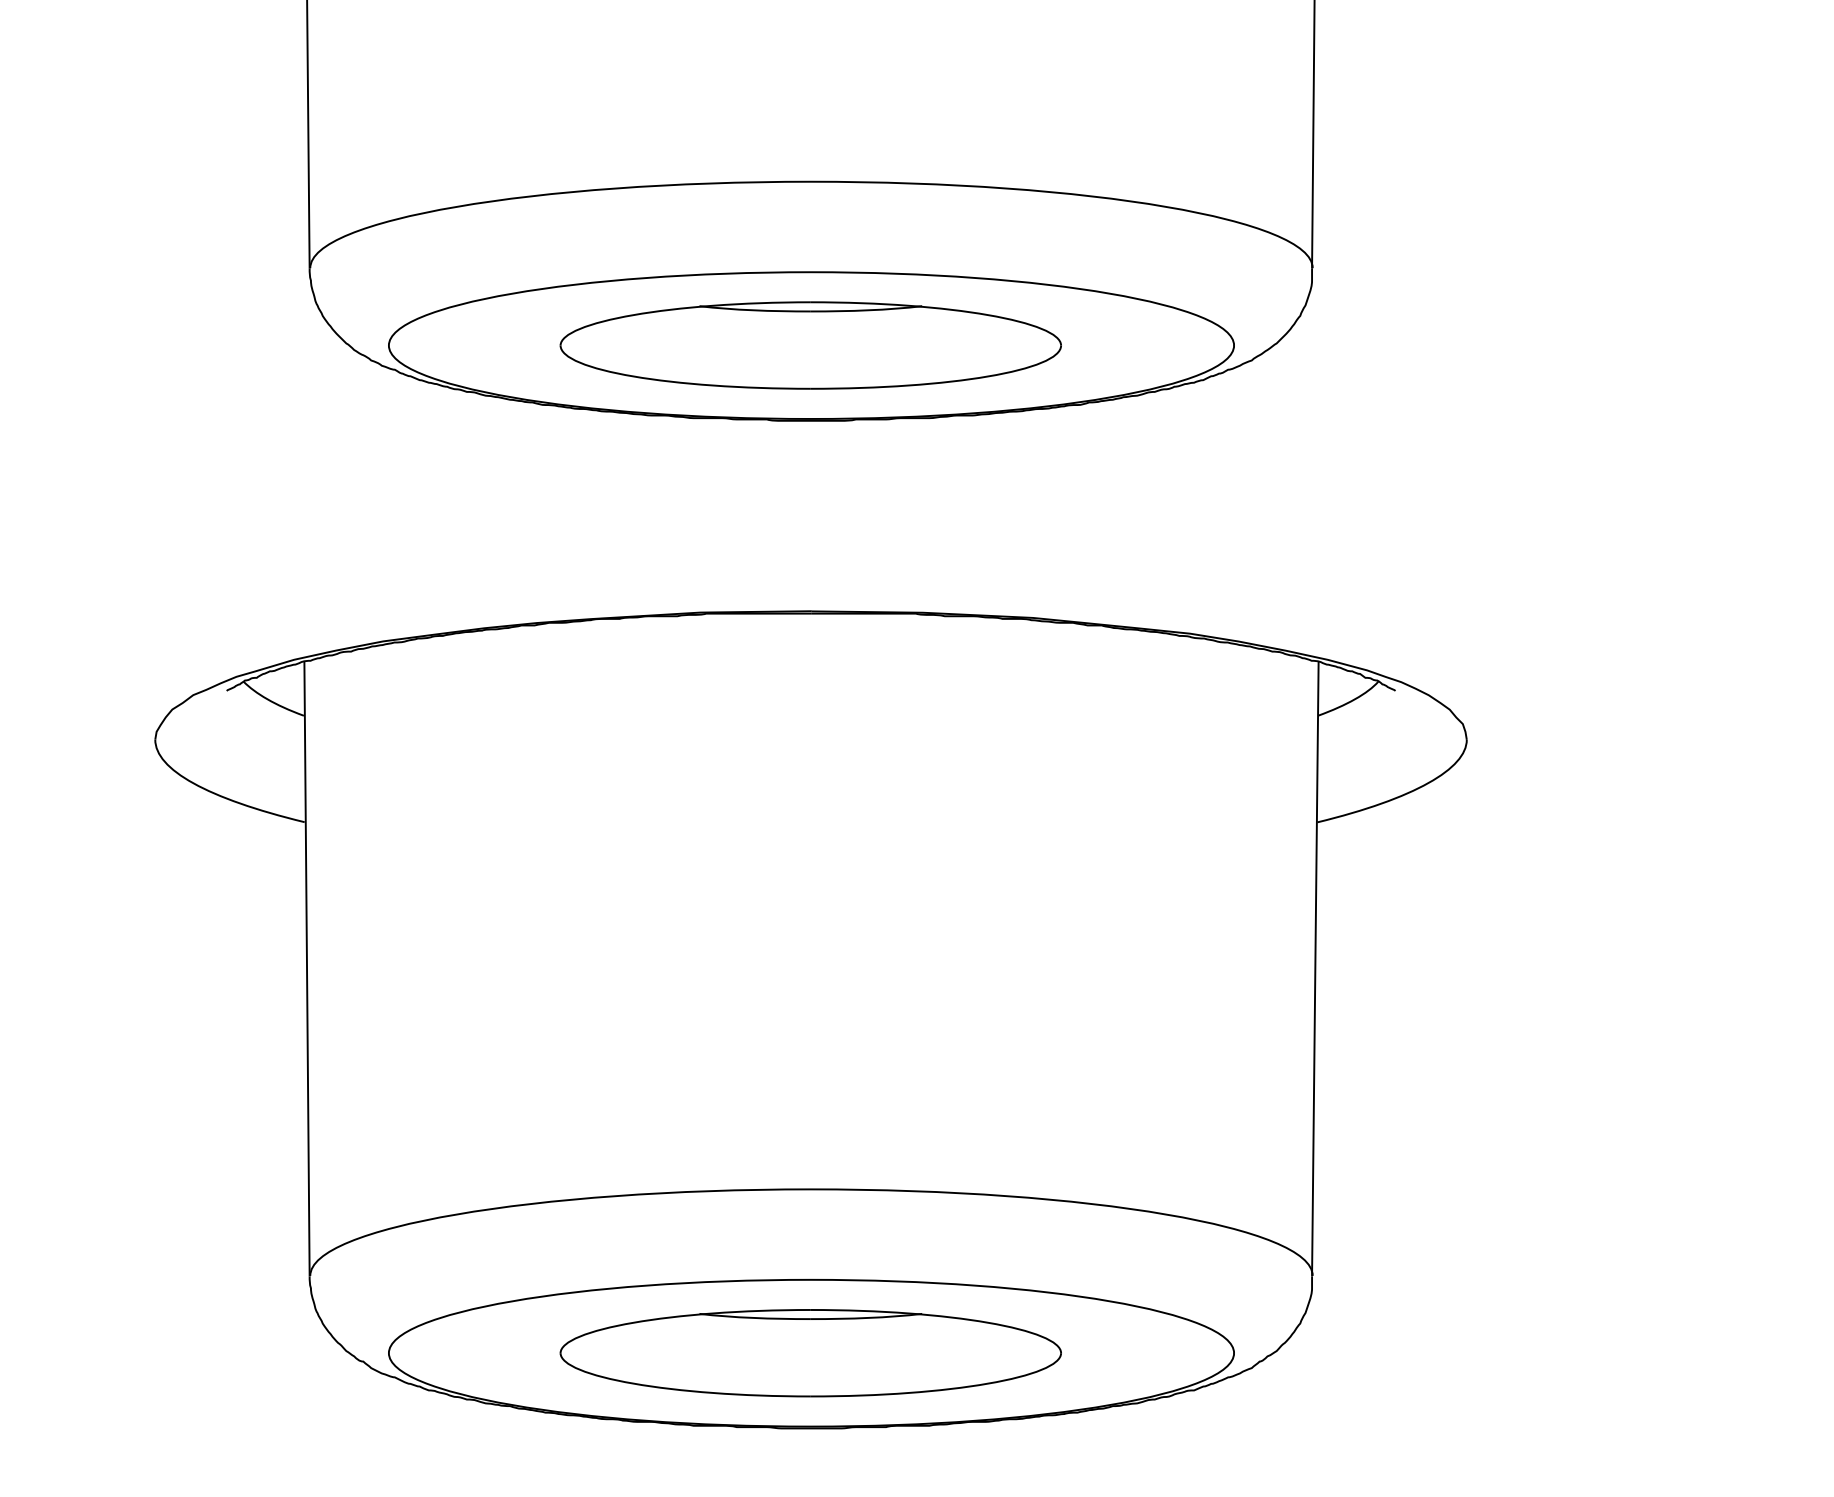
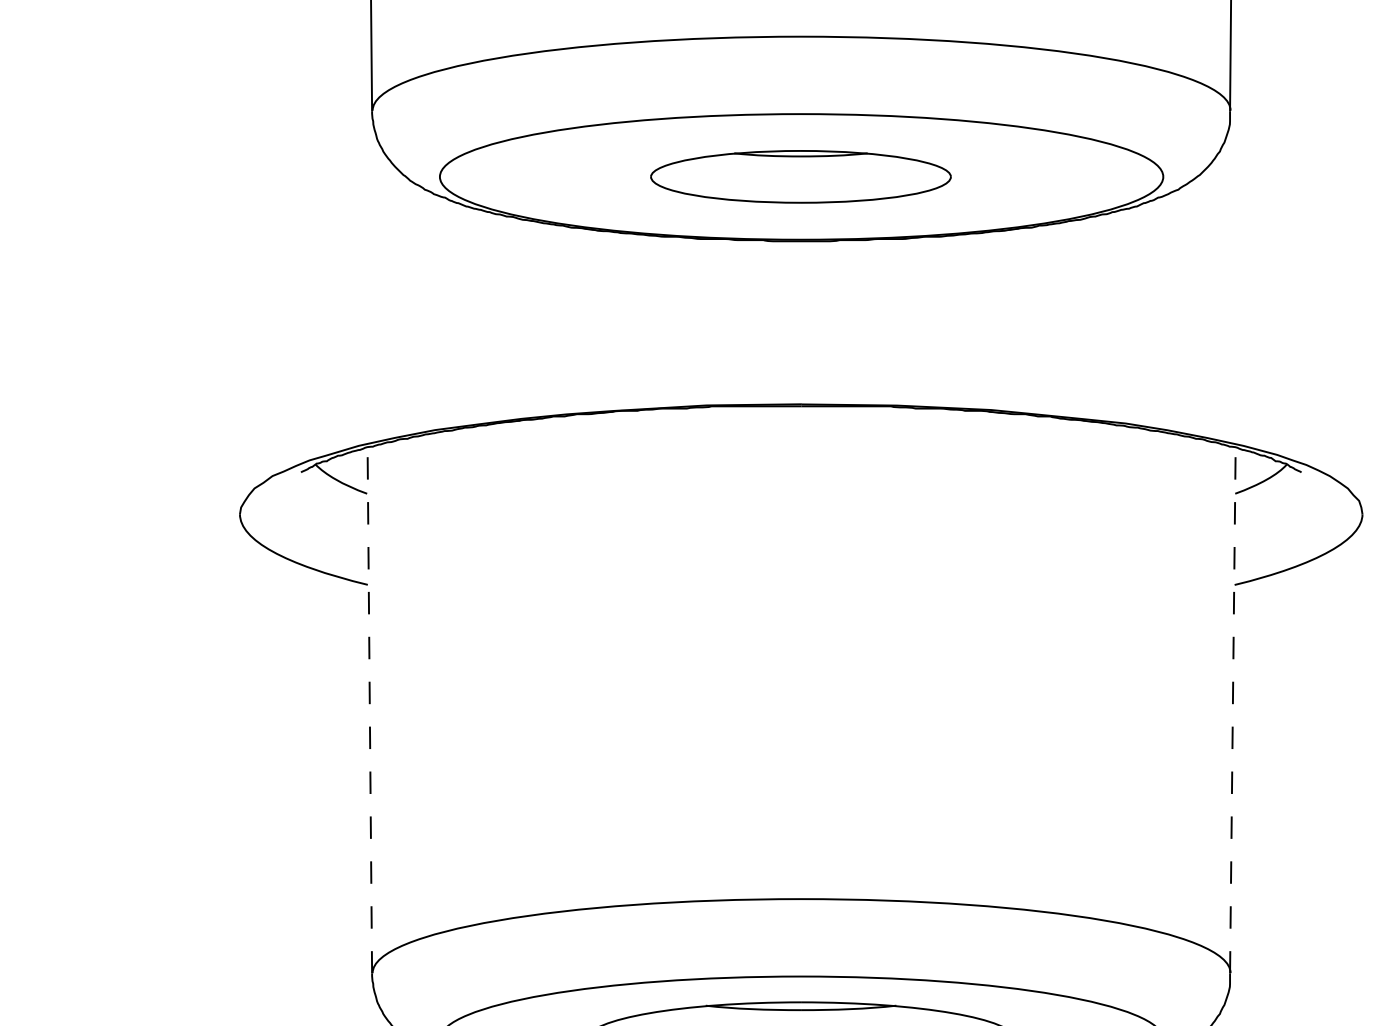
part: (810, 345) -> (800, 176), size x0.7
line: (307, 968) -> (370, 710), solid -> dashed
line: (1315, 968) -> (1233, 710), solid -> dashed

